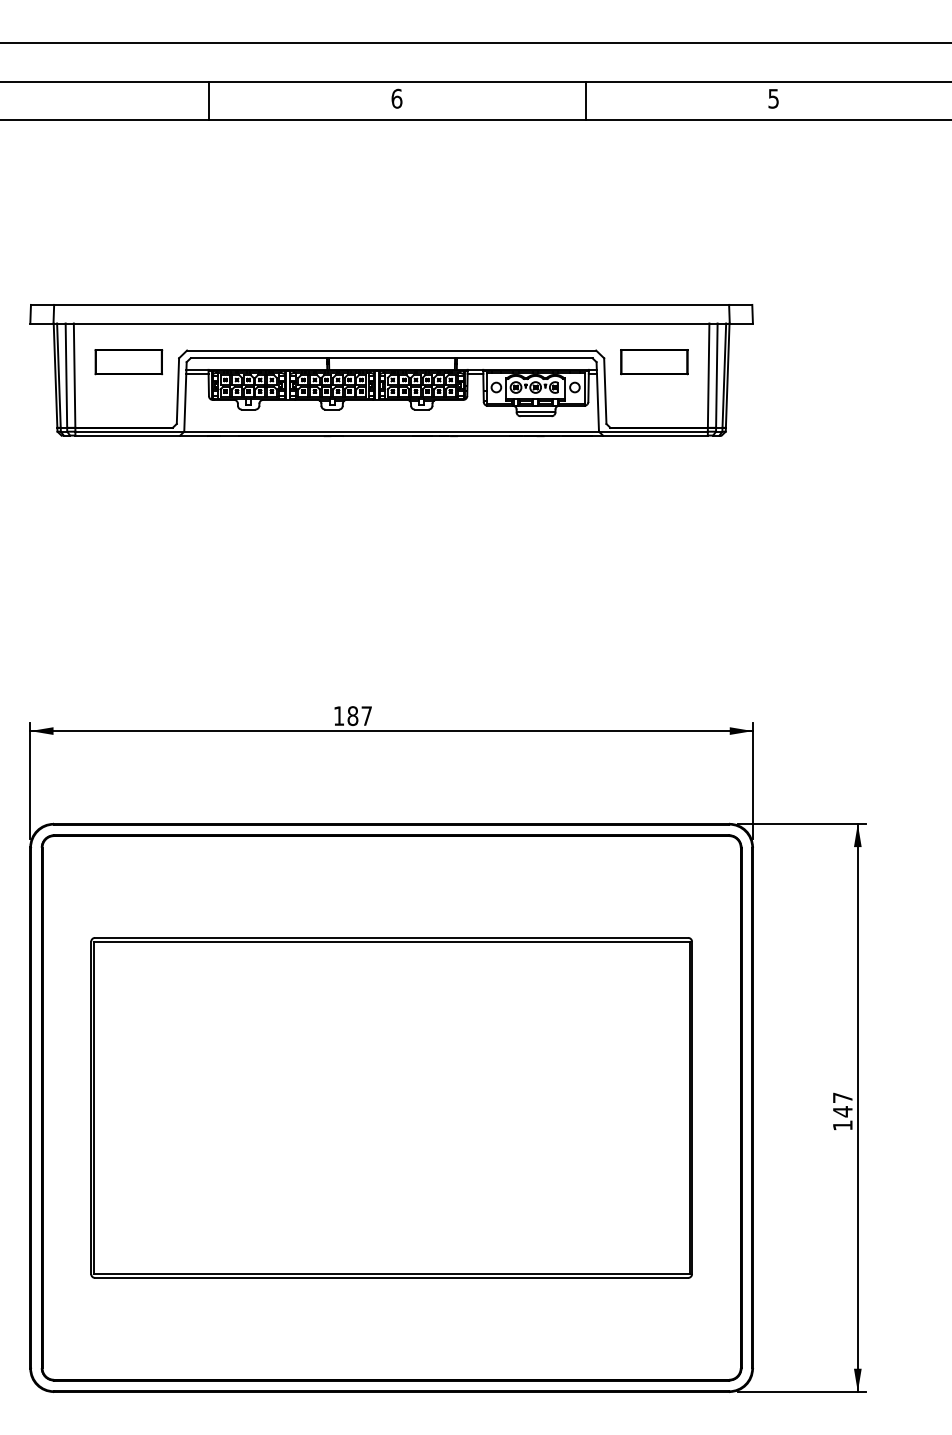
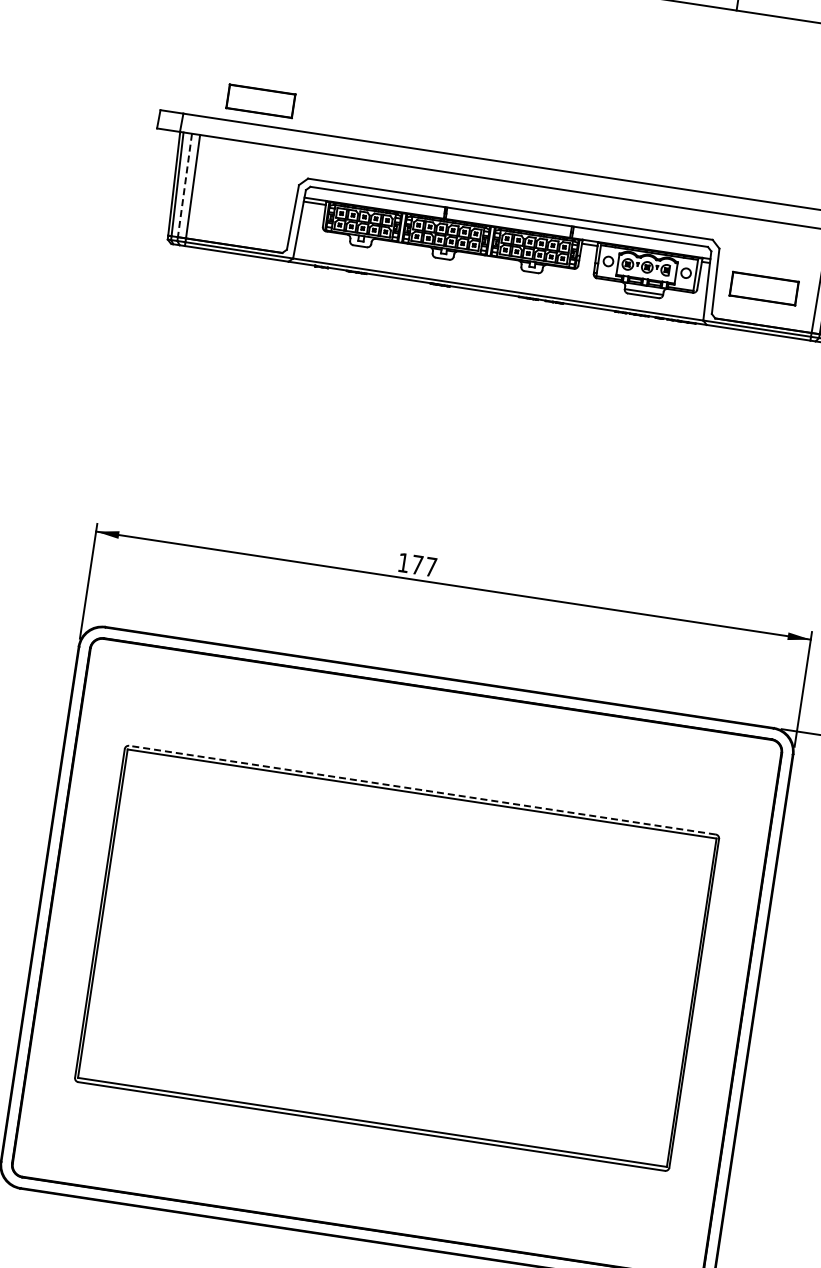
part: (128, 362) -> (260, 101), moved
part: (654, 362) -> (764, 289), moved
line: (66, 376) -> (184, 186), solid -> dashed
text: (352, 716) -> (416, 565), 187 -> 177
line: (391, 937) -> (422, 789), solid -> dashed

